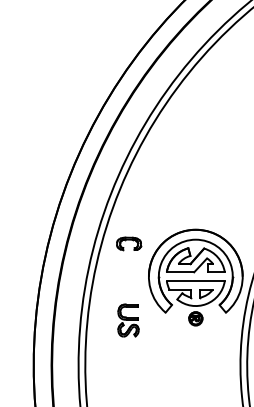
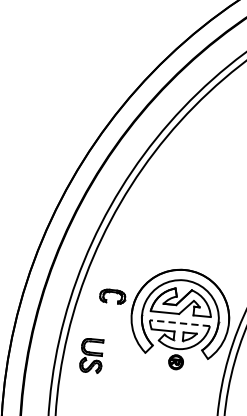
part: (129, 243) -> (113, 296), moved
line: (195, 281) -> (179, 323), solid -> dashed
part: (128, 320) -> (91, 355), moved

